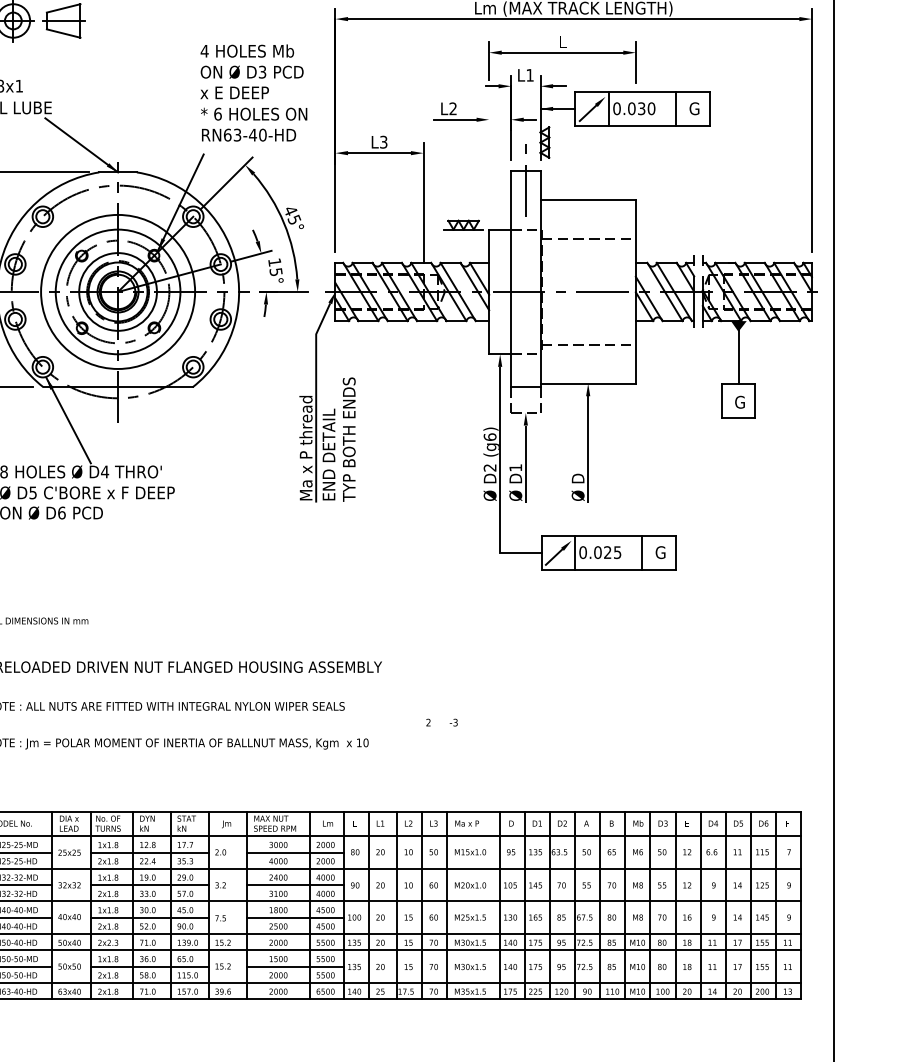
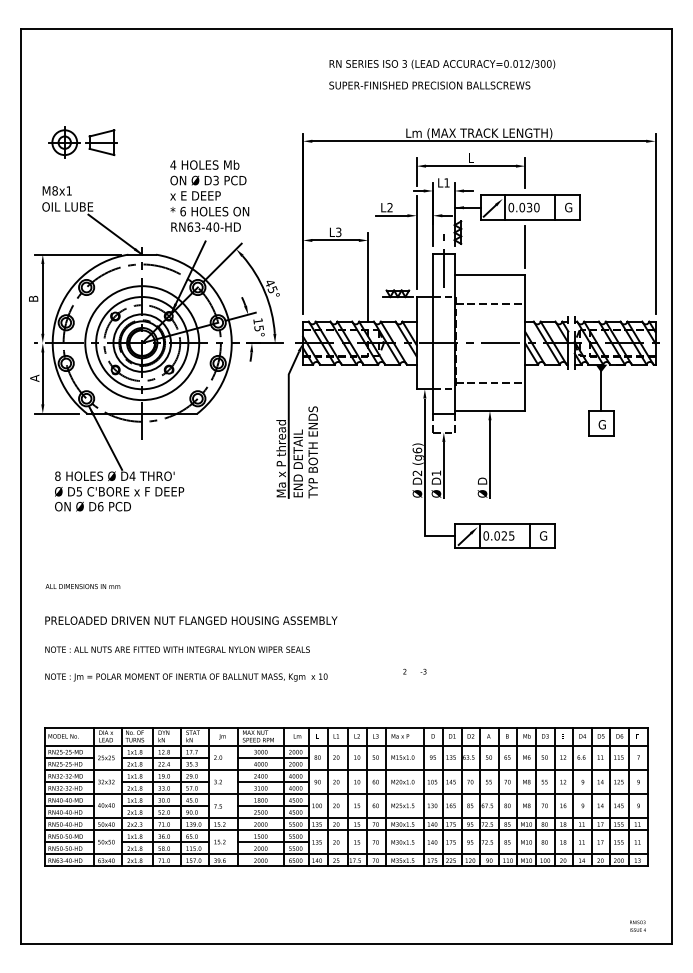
text: (253, 92) -> (209, 195), moved
line: (488, 155) -> (416, 242), added
line: (636, 161) -> (525, 246), added
text: (441, 722) -> (414, 671), moved

